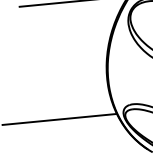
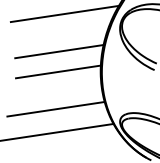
line: (66, 38) -> (59, 51), added
line: (64, 58) -> (58, 71), added
line: (59, 95) -> (55, 108), added

